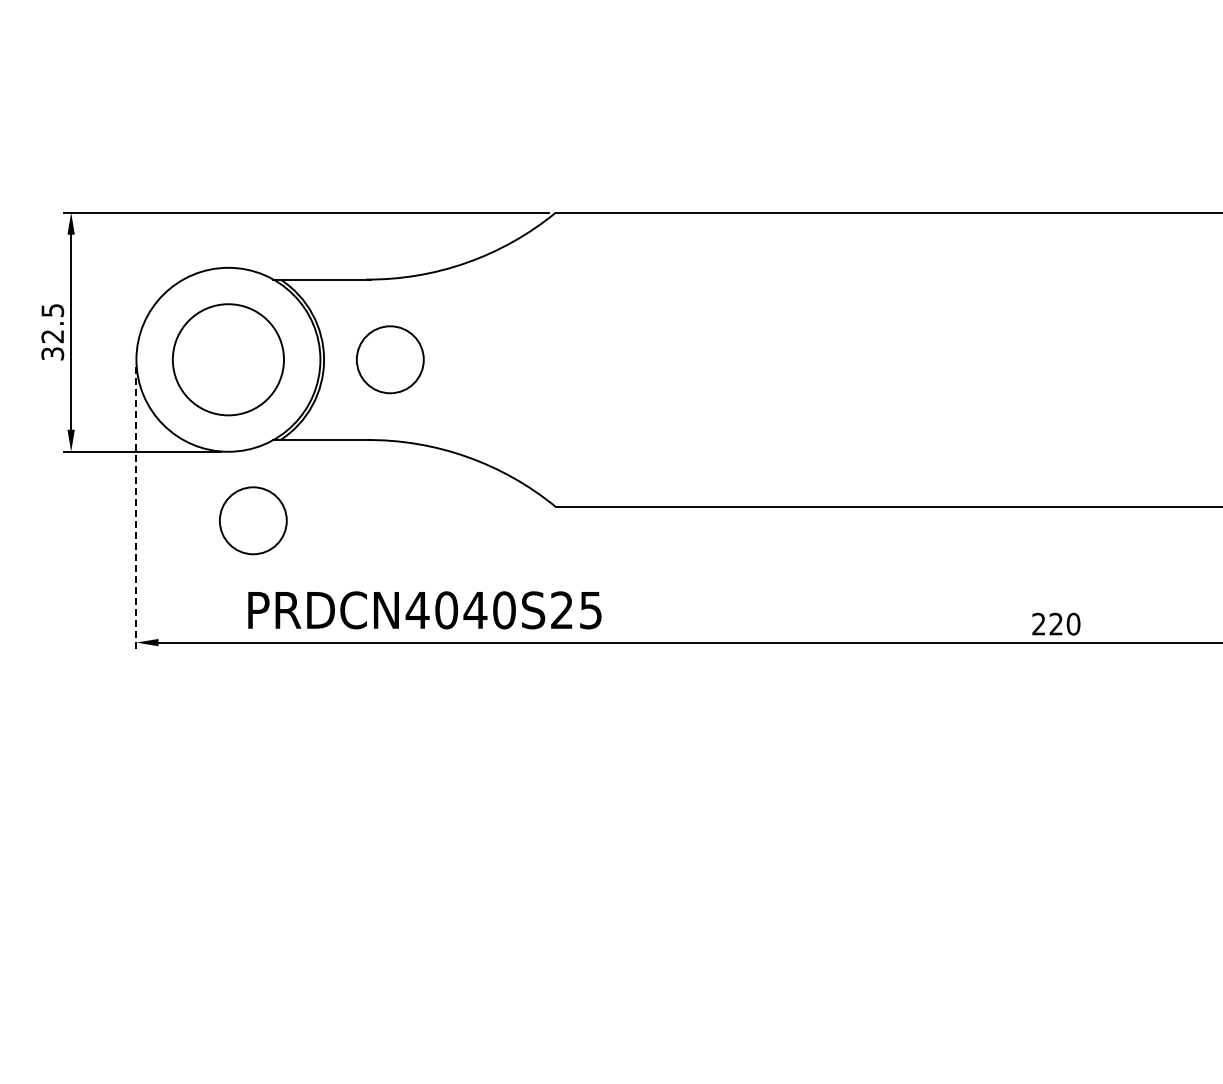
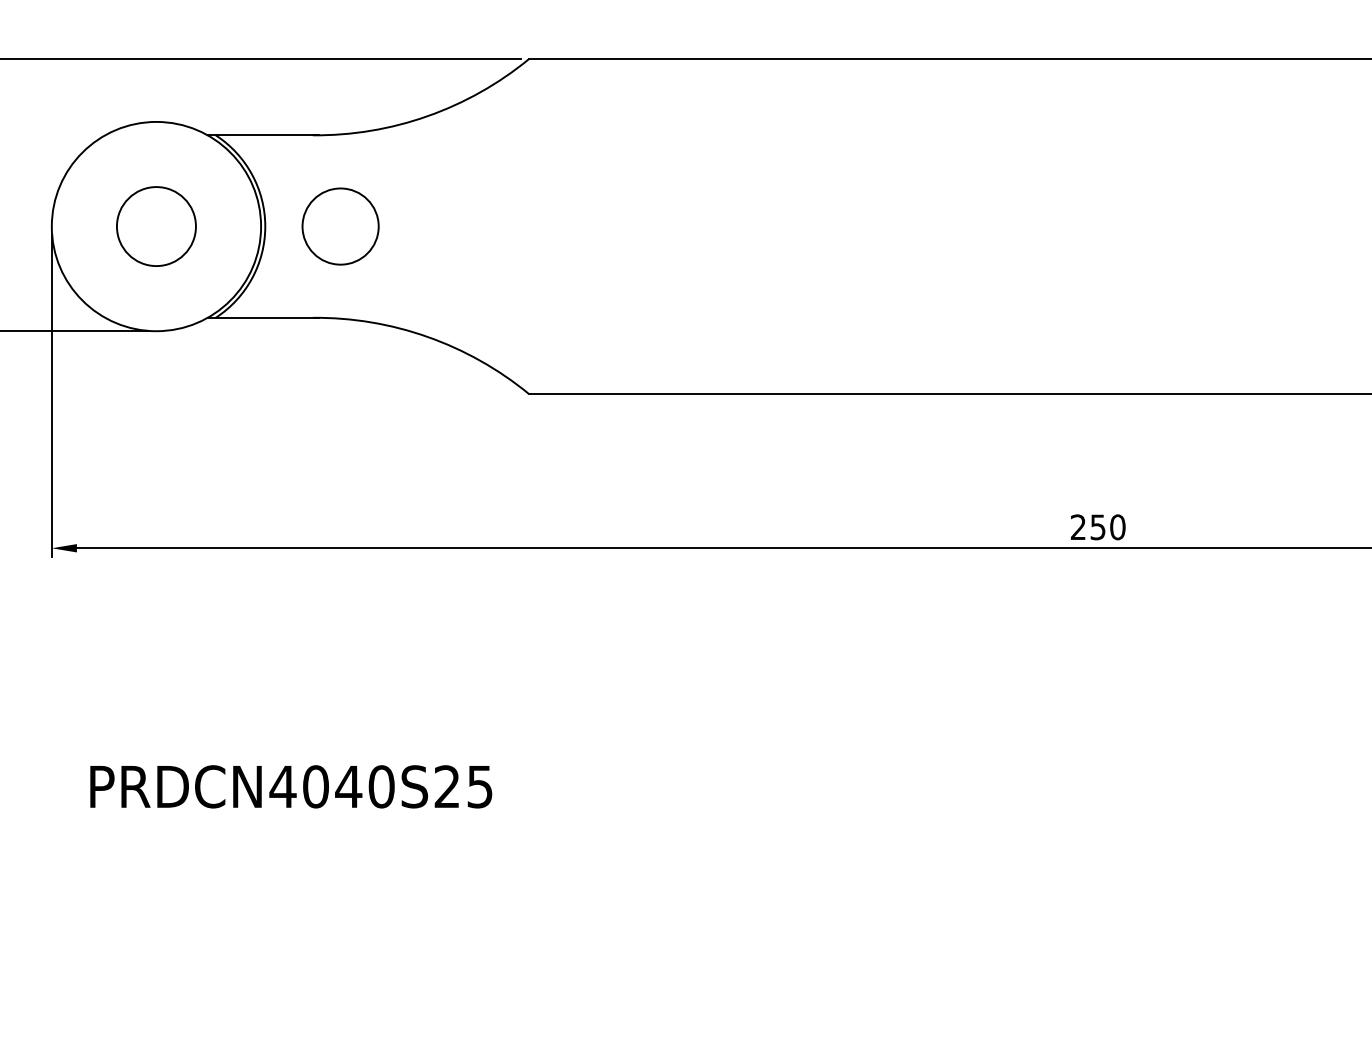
circle: (228, 359) -> (156, 226), size x0.62
line: (136, 509) -> (51, 396), dashed -> solid
circle: (253, 520) -> (184, 409), removed
text: (424, 610) -> (290, 787), moved
text: (1055, 623) -> (1097, 526), 220 -> 250

